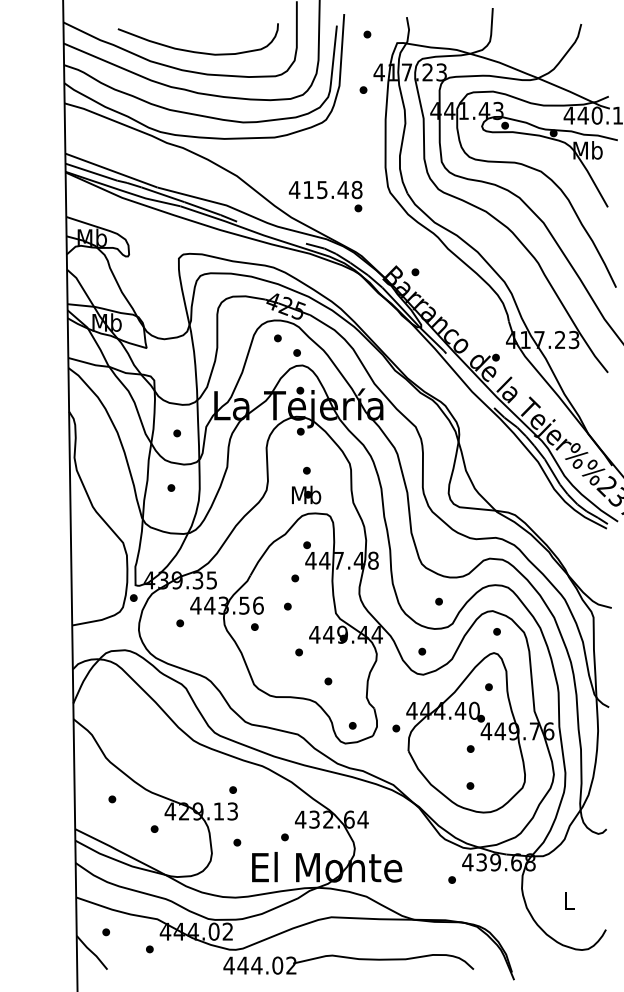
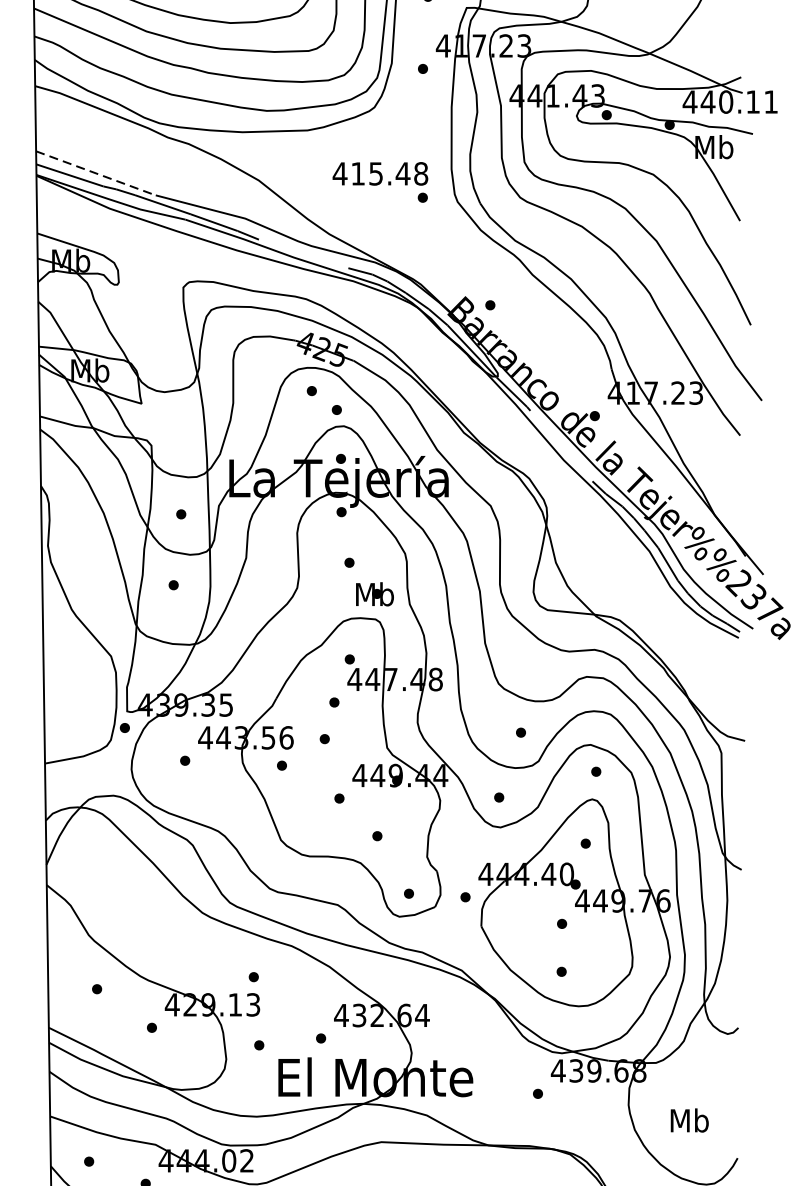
line: (111, 170) -> (95, 173), solid -> dashed
text: (325, 196) -> (380, 182), moved
text: (306, 494) -> (374, 593), moved
text: (568, 900) -> (688, 1120), L -> Mb

